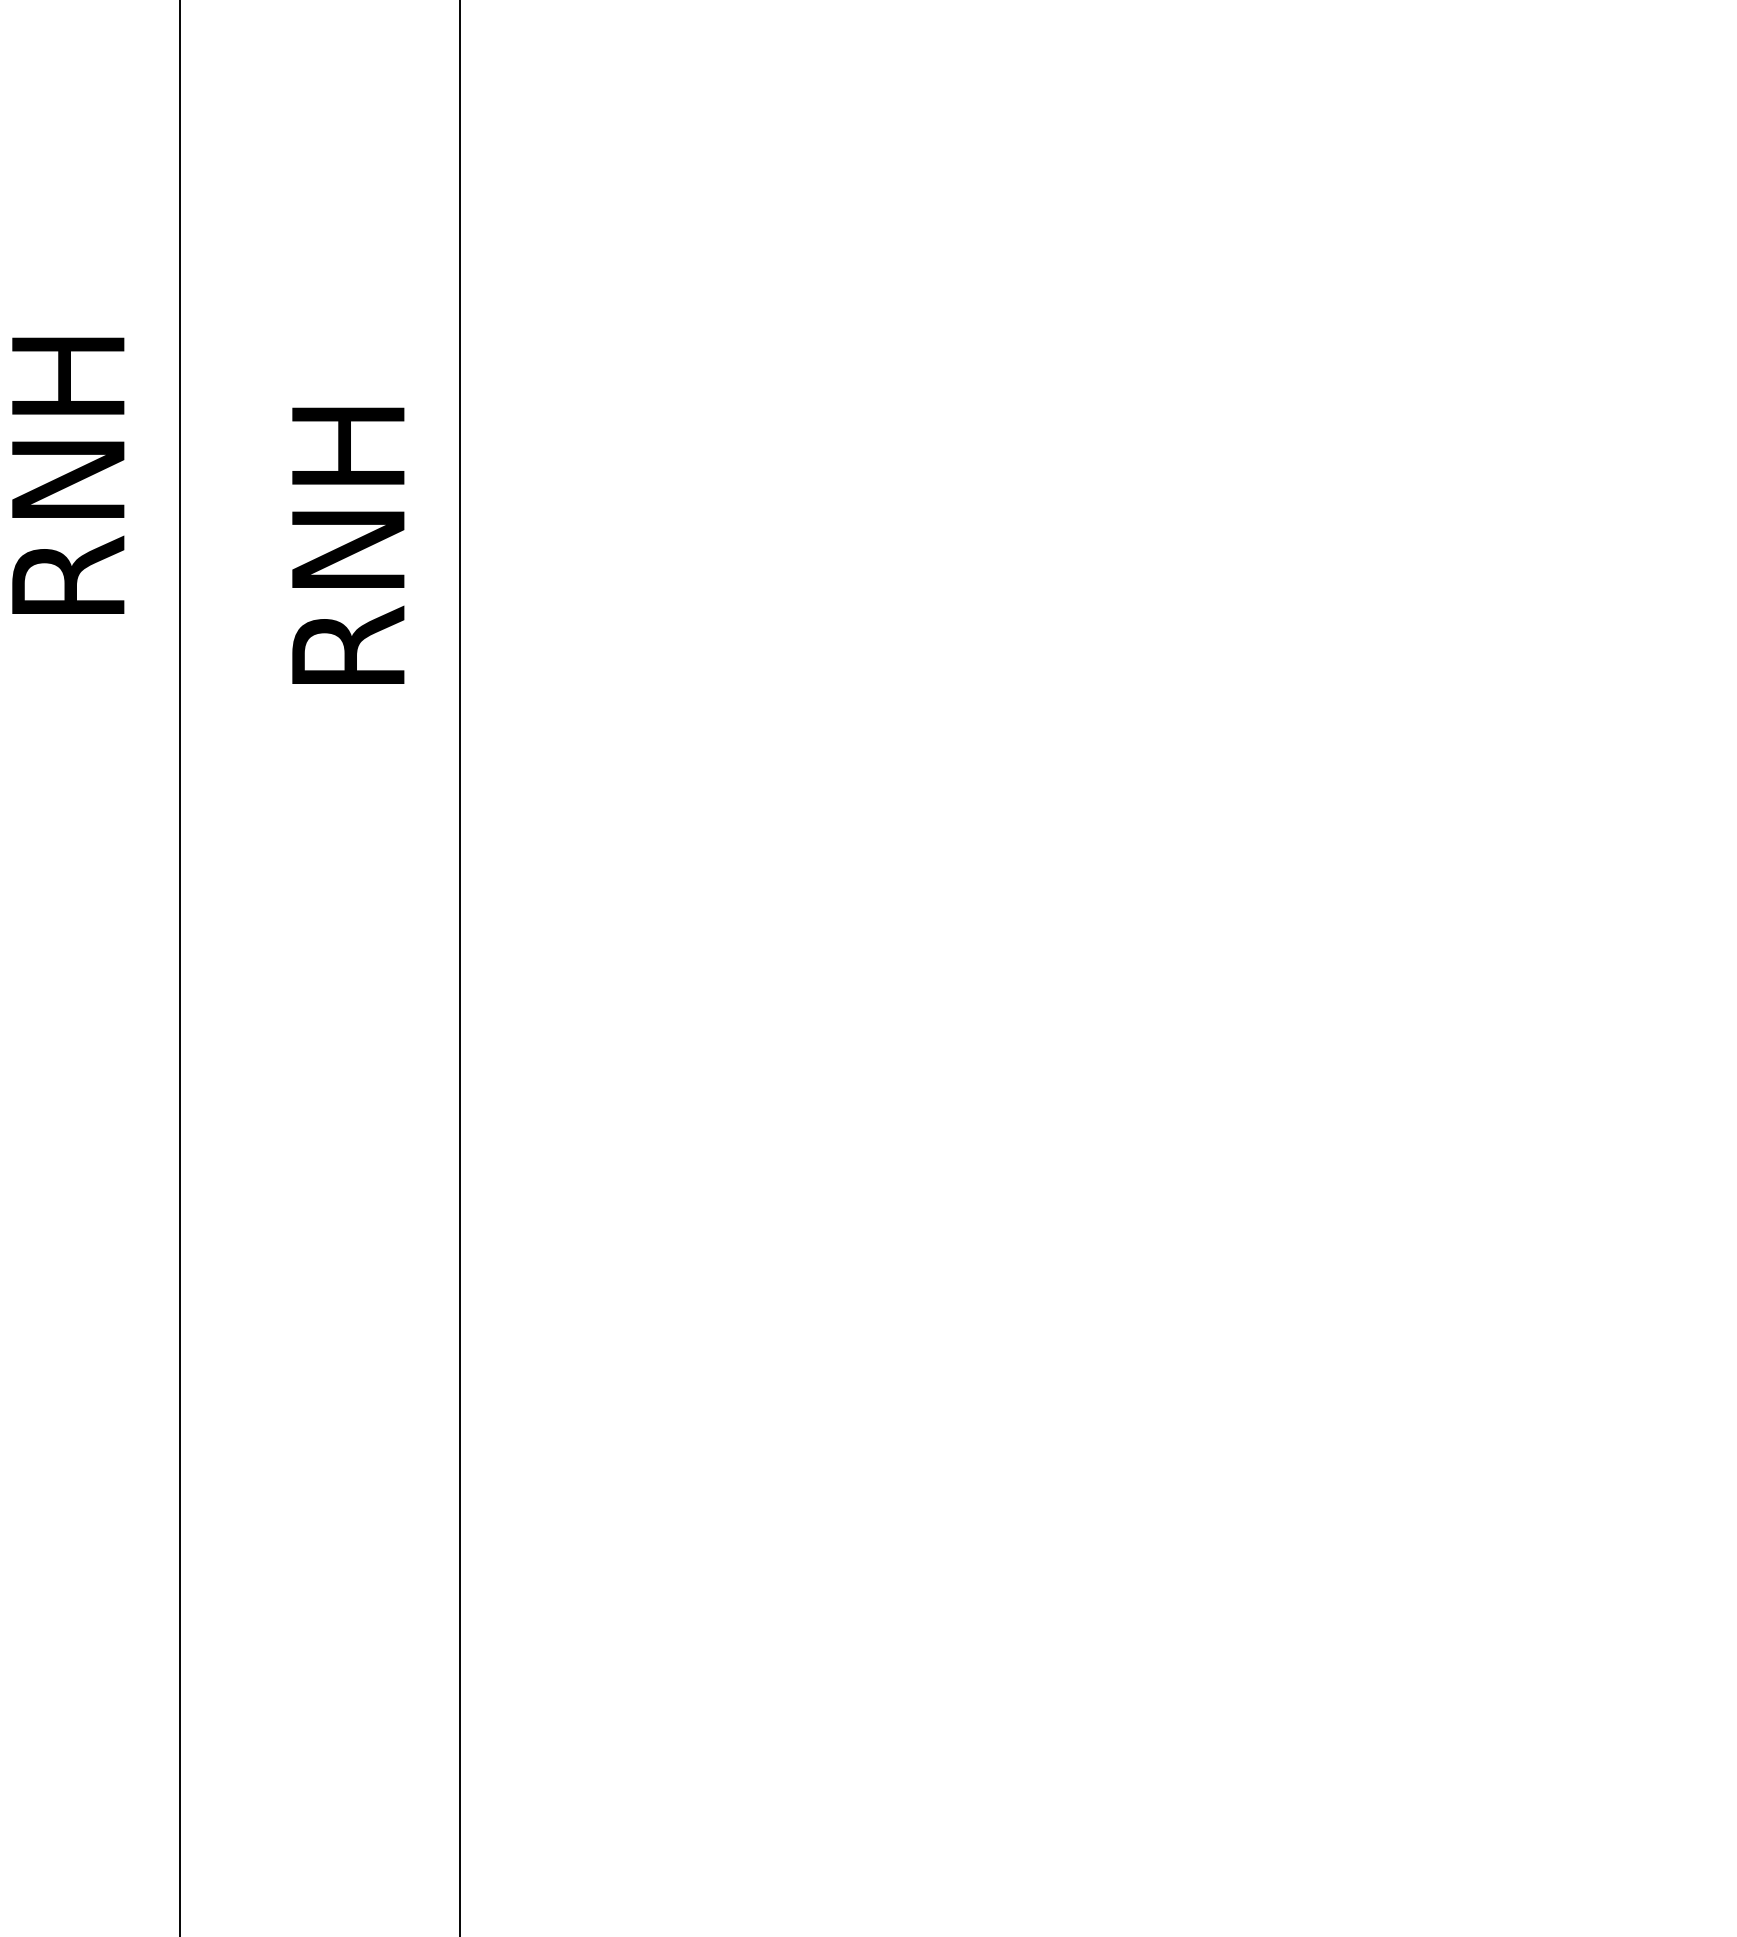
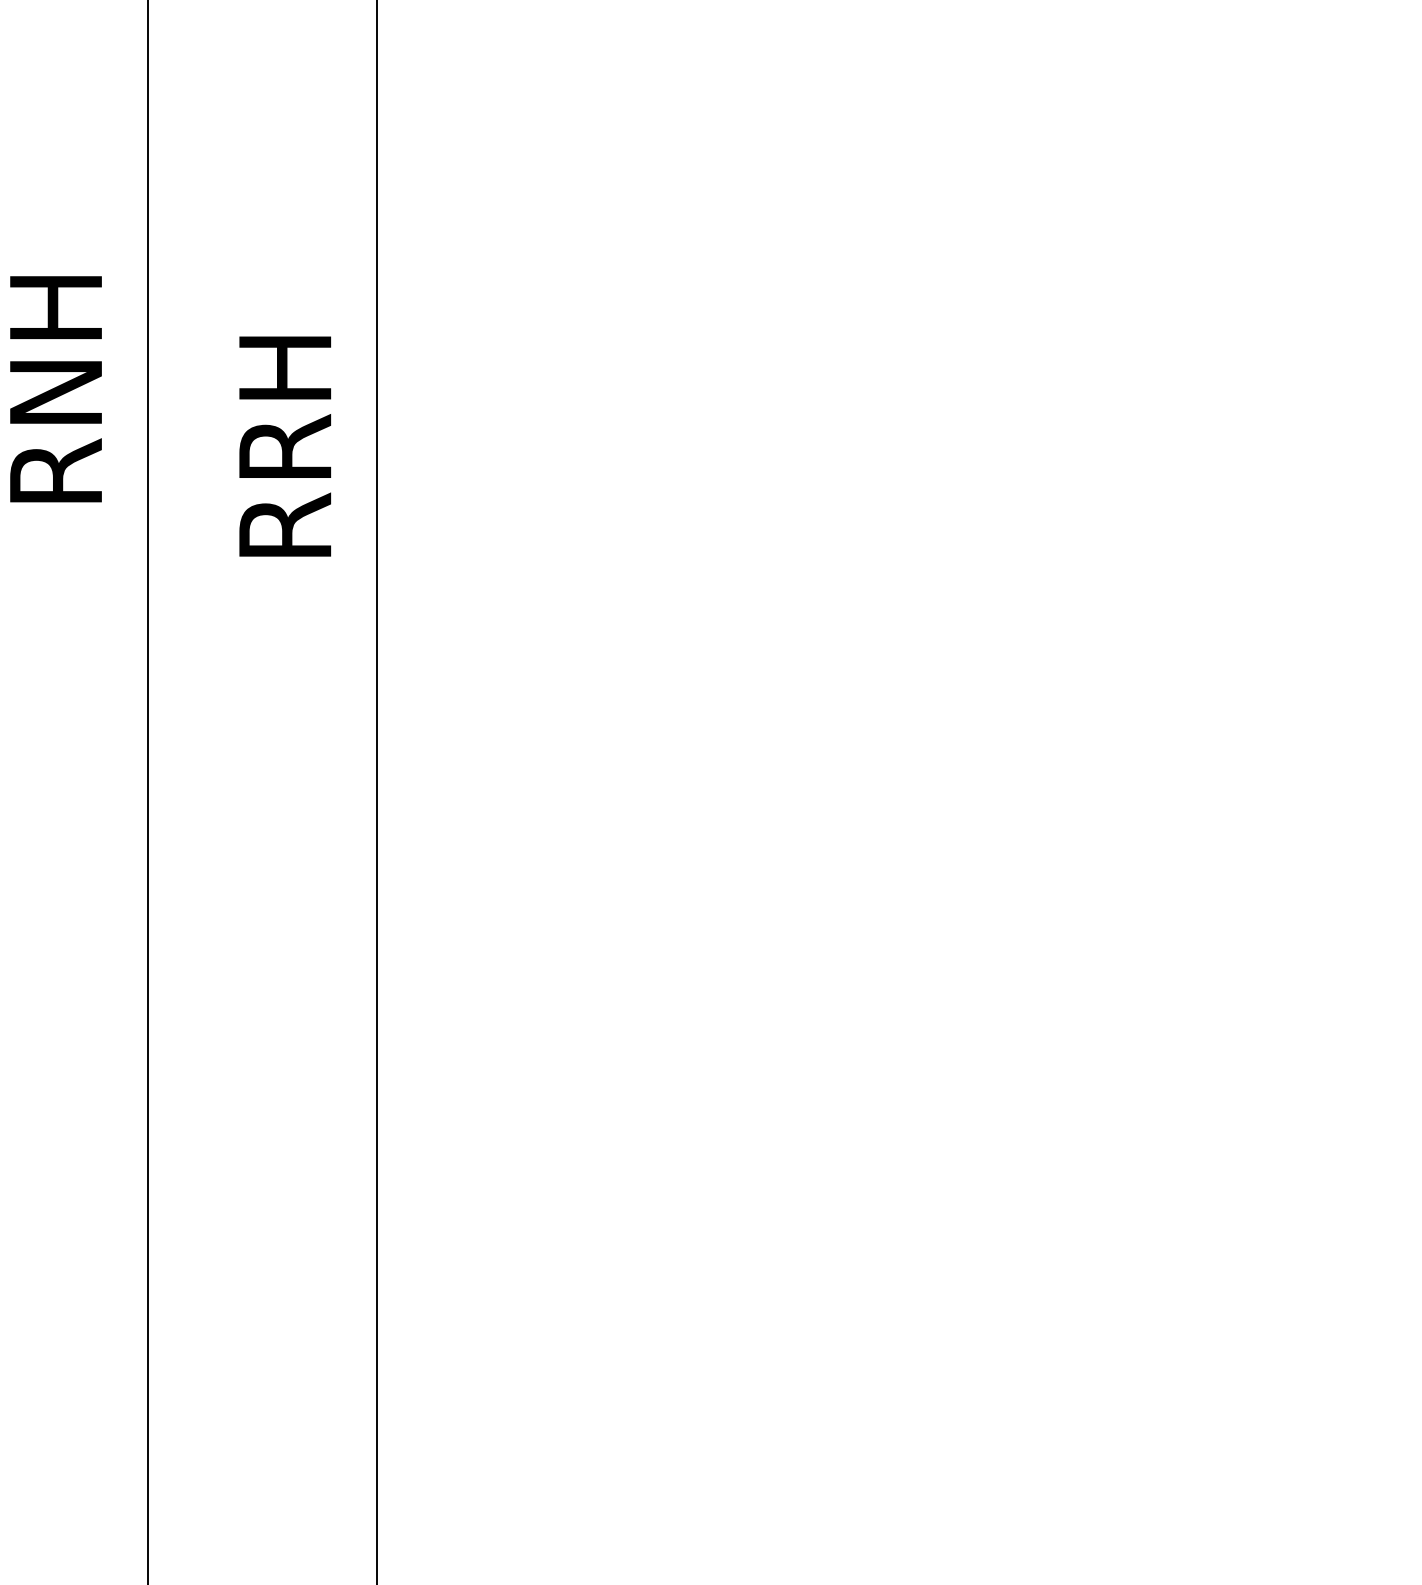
text: (348, 545) -> (285, 446), RNH -> RRH

